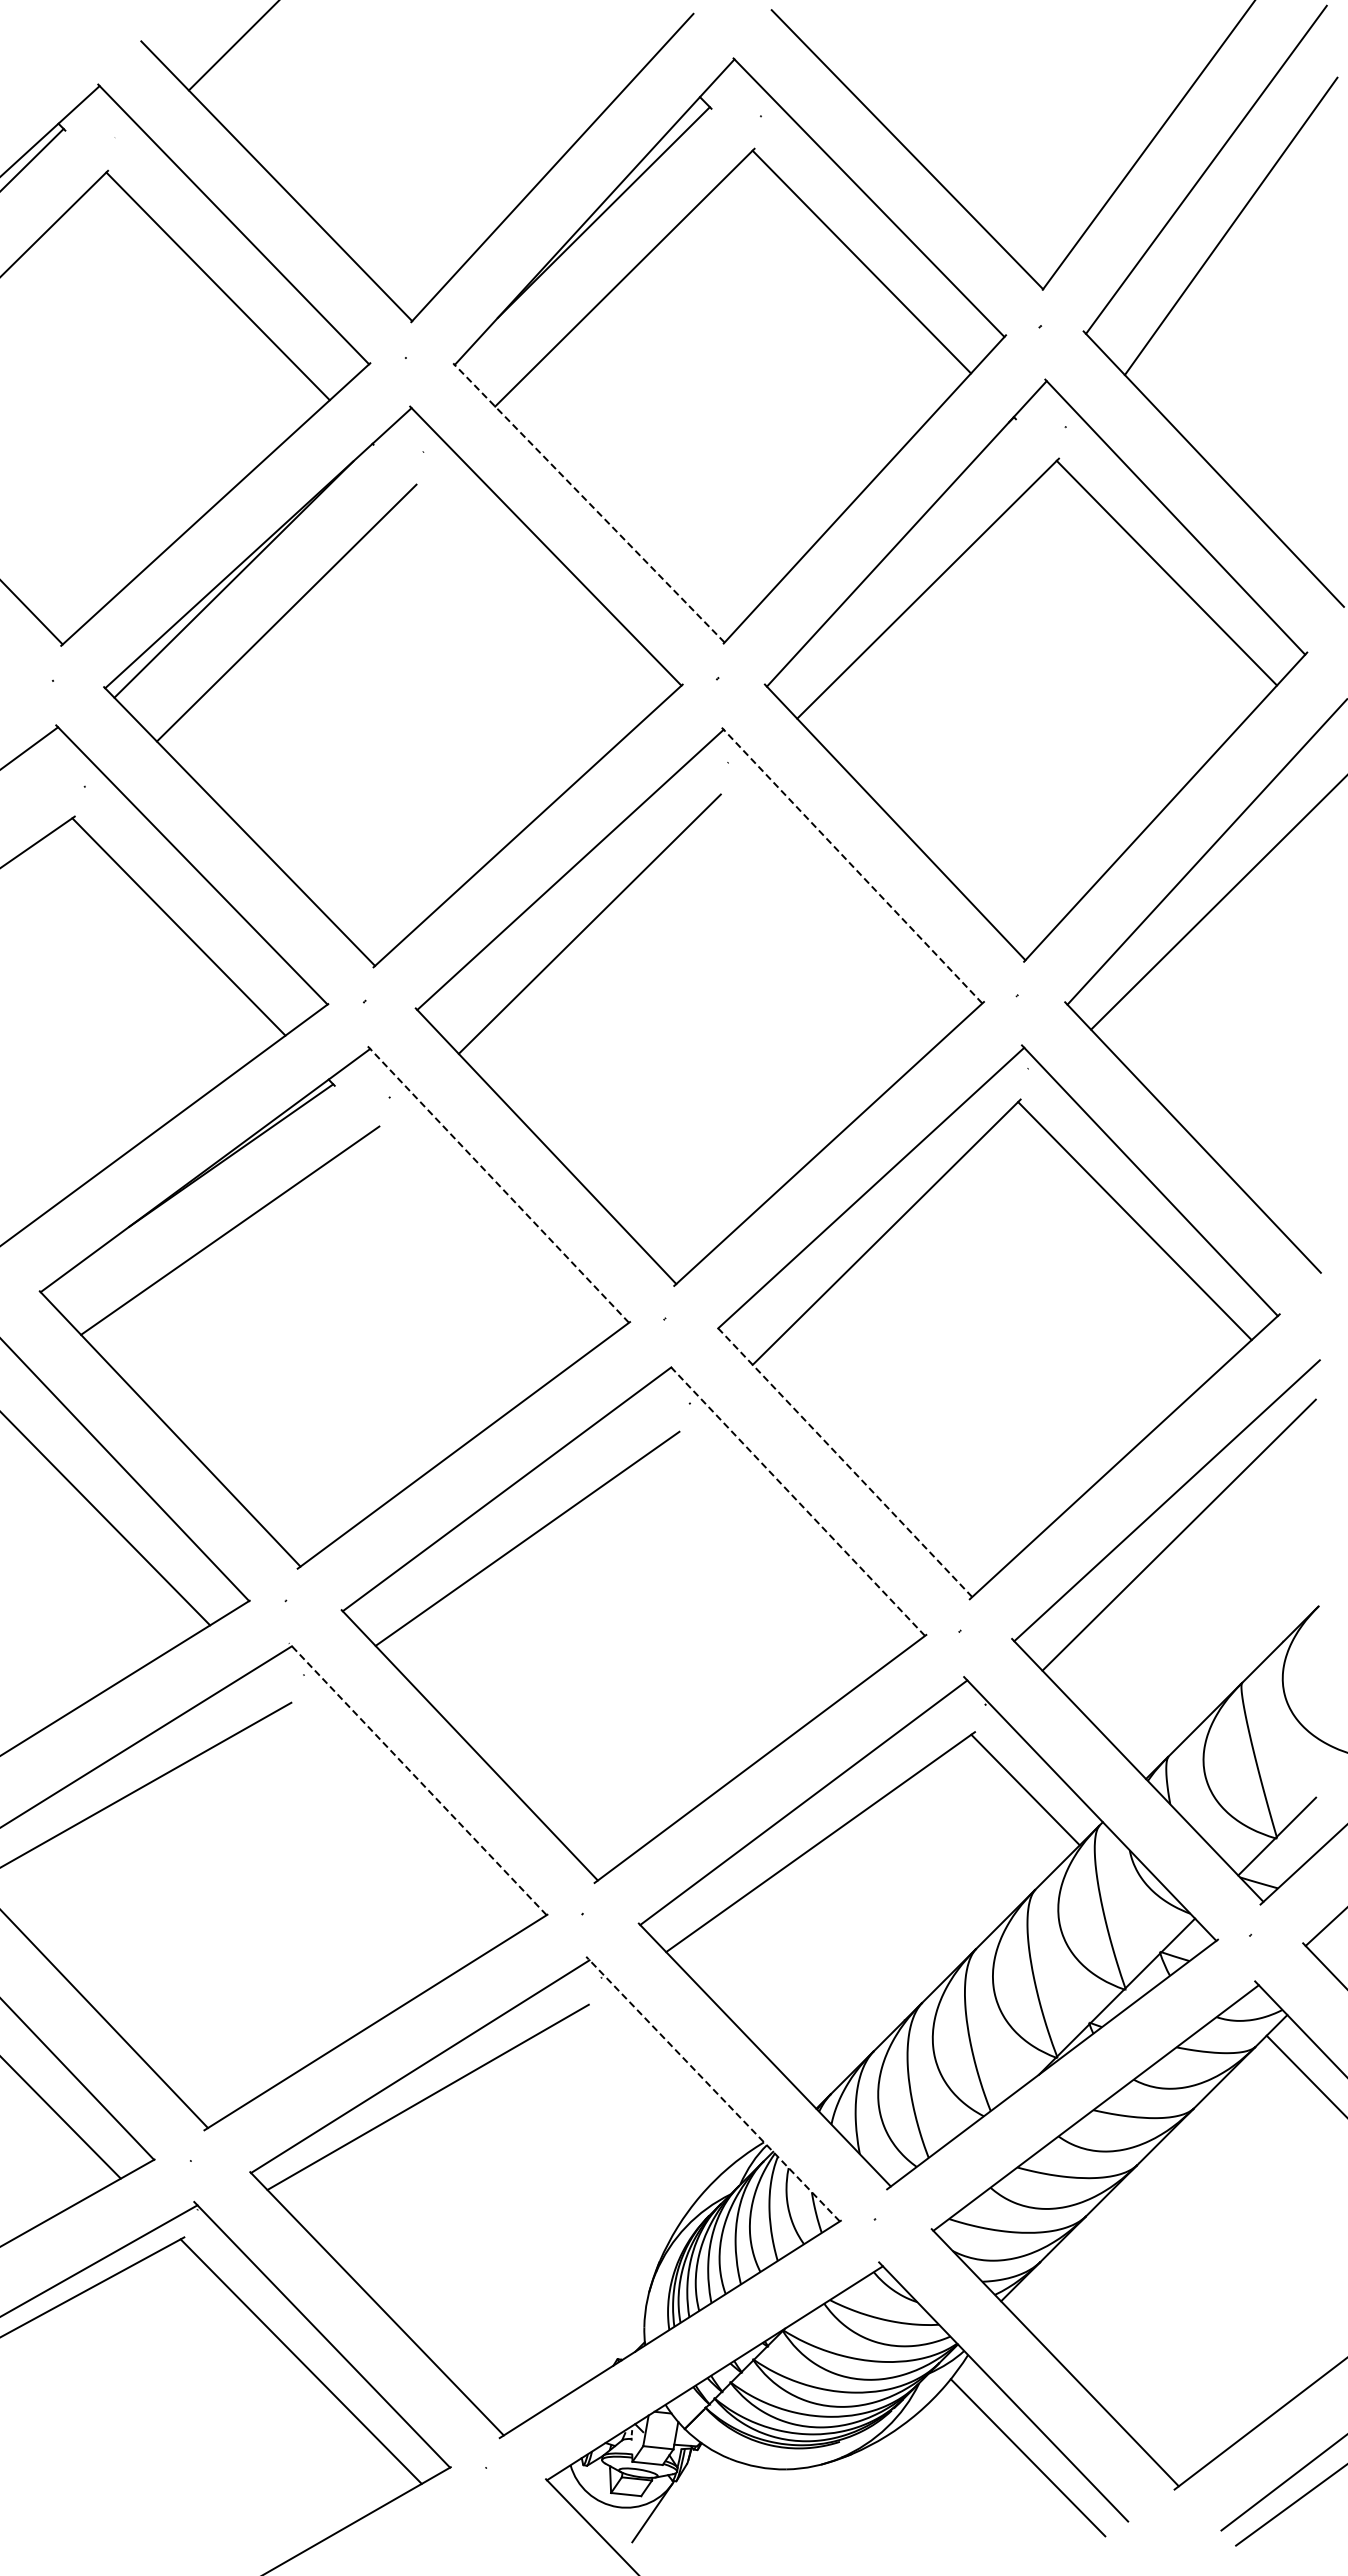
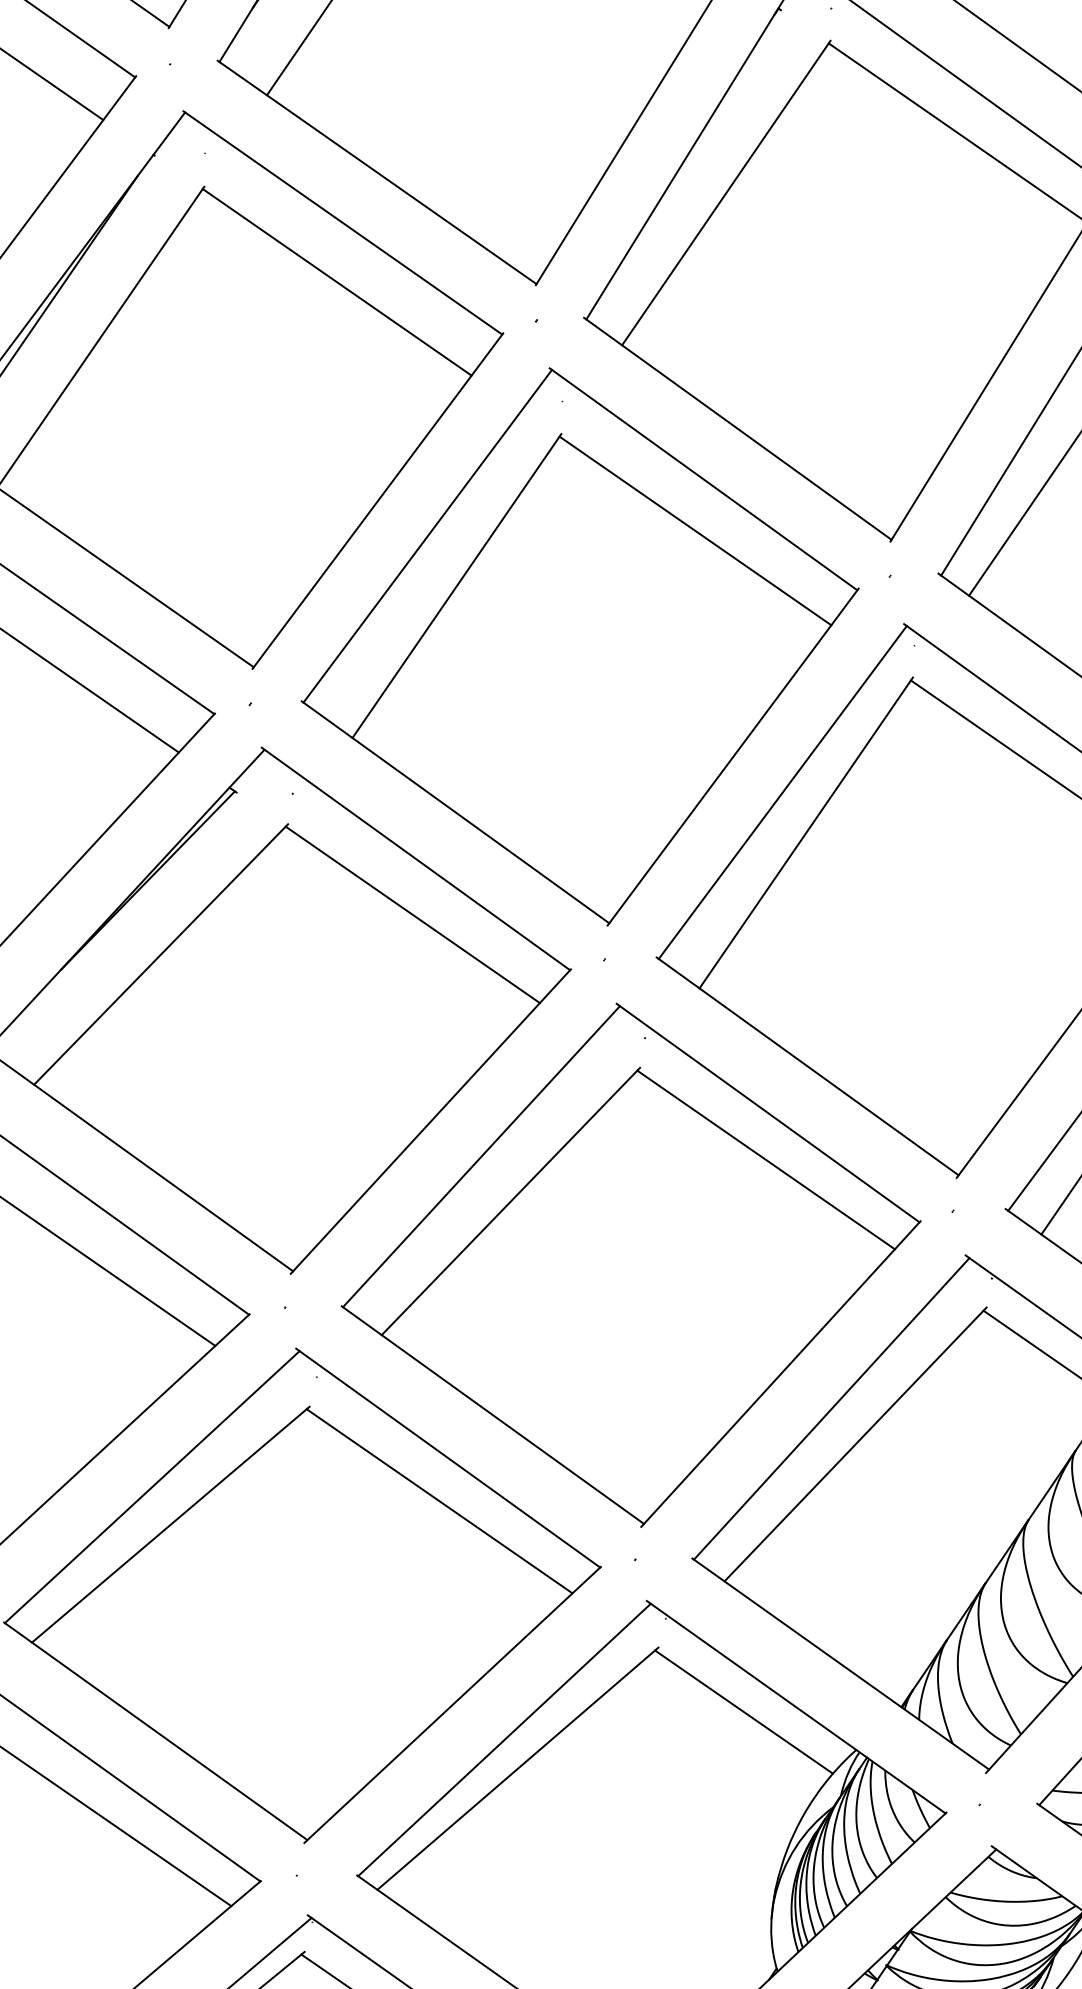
line: (588, 502) -> (376, 172), dashed -> solid
line: (528, 603) -> (336, 282), added
line: (852, 865) -> (703, 479), dashed -> solid
line: (834, 914) -> (695, 530), added
line: (498, 1184) -> (415, 858), dashed -> solid
line: (484, 1238) -> (412, 914), added
line: (844, 1461) -> (807, 1066), dashed -> solid
line: (796, 1500) -> (767, 1113), dashed -> solid
line: (785, 1545) -> (765, 1159), added
line: (417, 1778) -> (447, 1457), dashed -> solid
line: (401, 1819) -> (439, 1500), added
line: (660, 2083) -> (743, 1711), added
line: (712, 2088) -> (795, 1706), dashed -> solid

